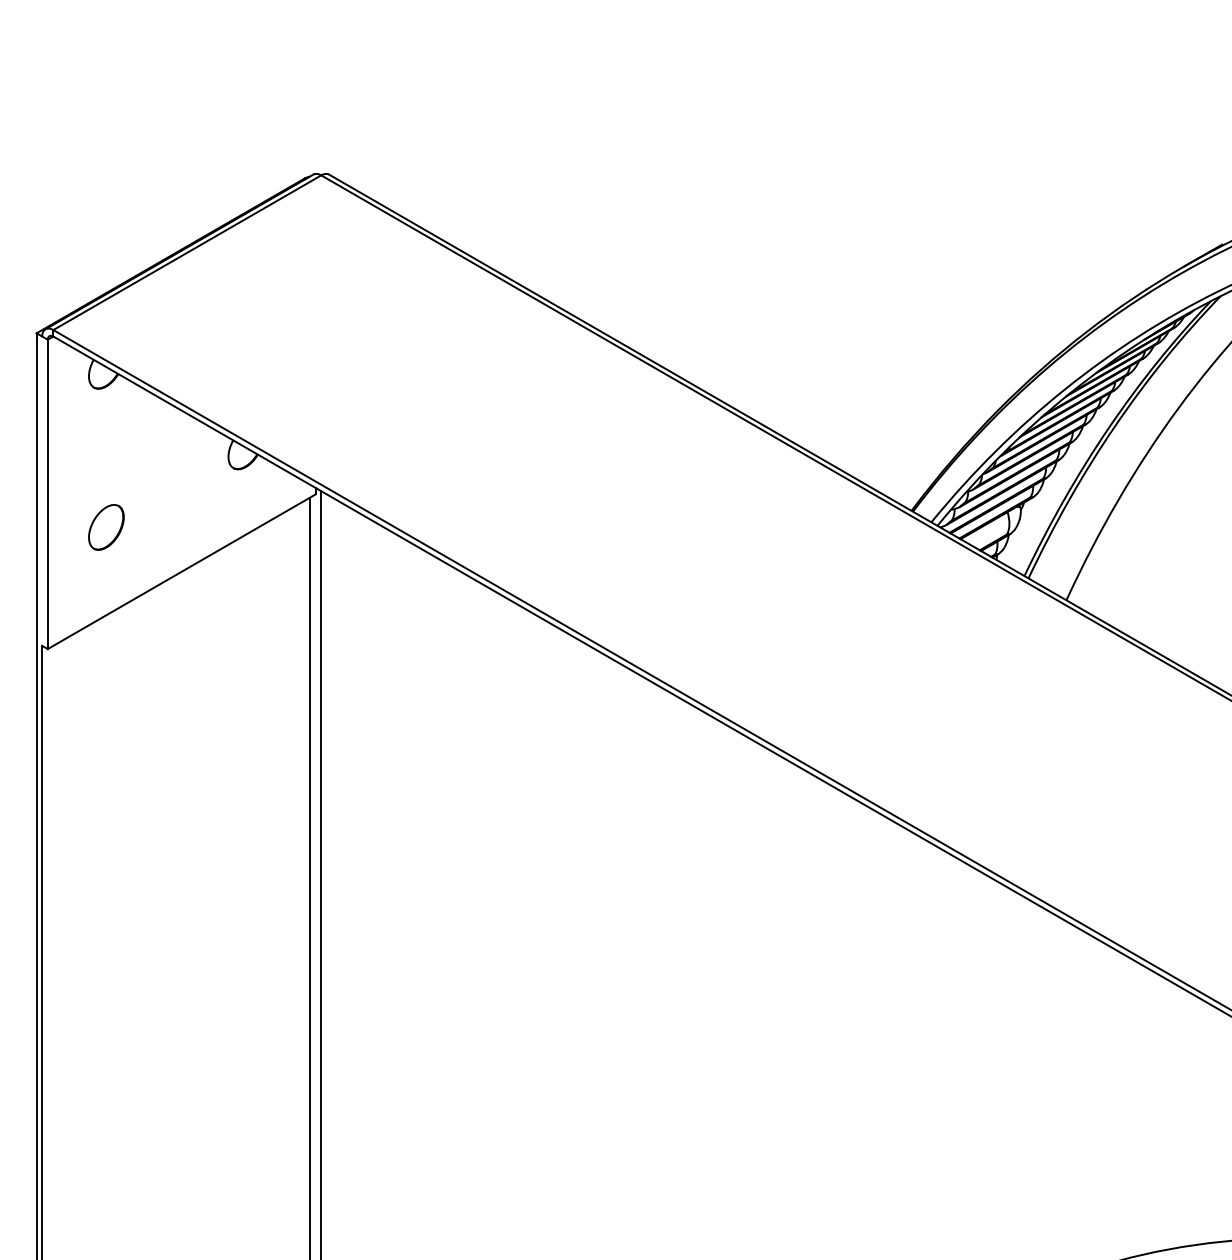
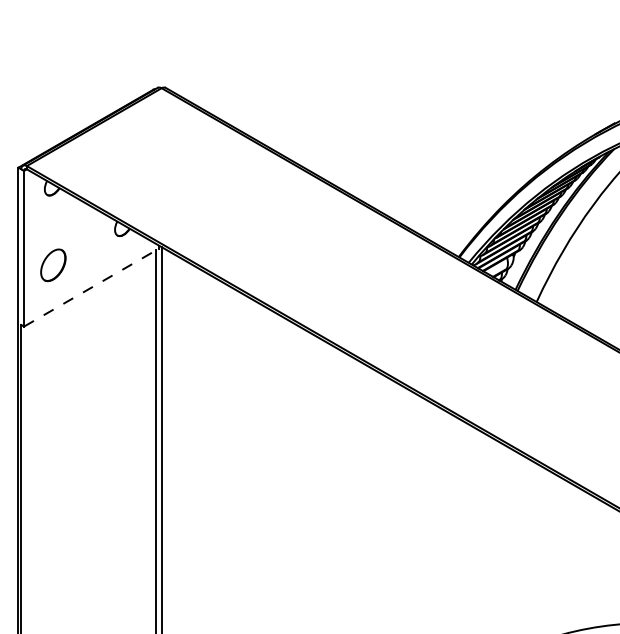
part: (106, 527) -> (53, 265), size x1.4
line: (181, 571) -> (91, 287), solid -> dashed

